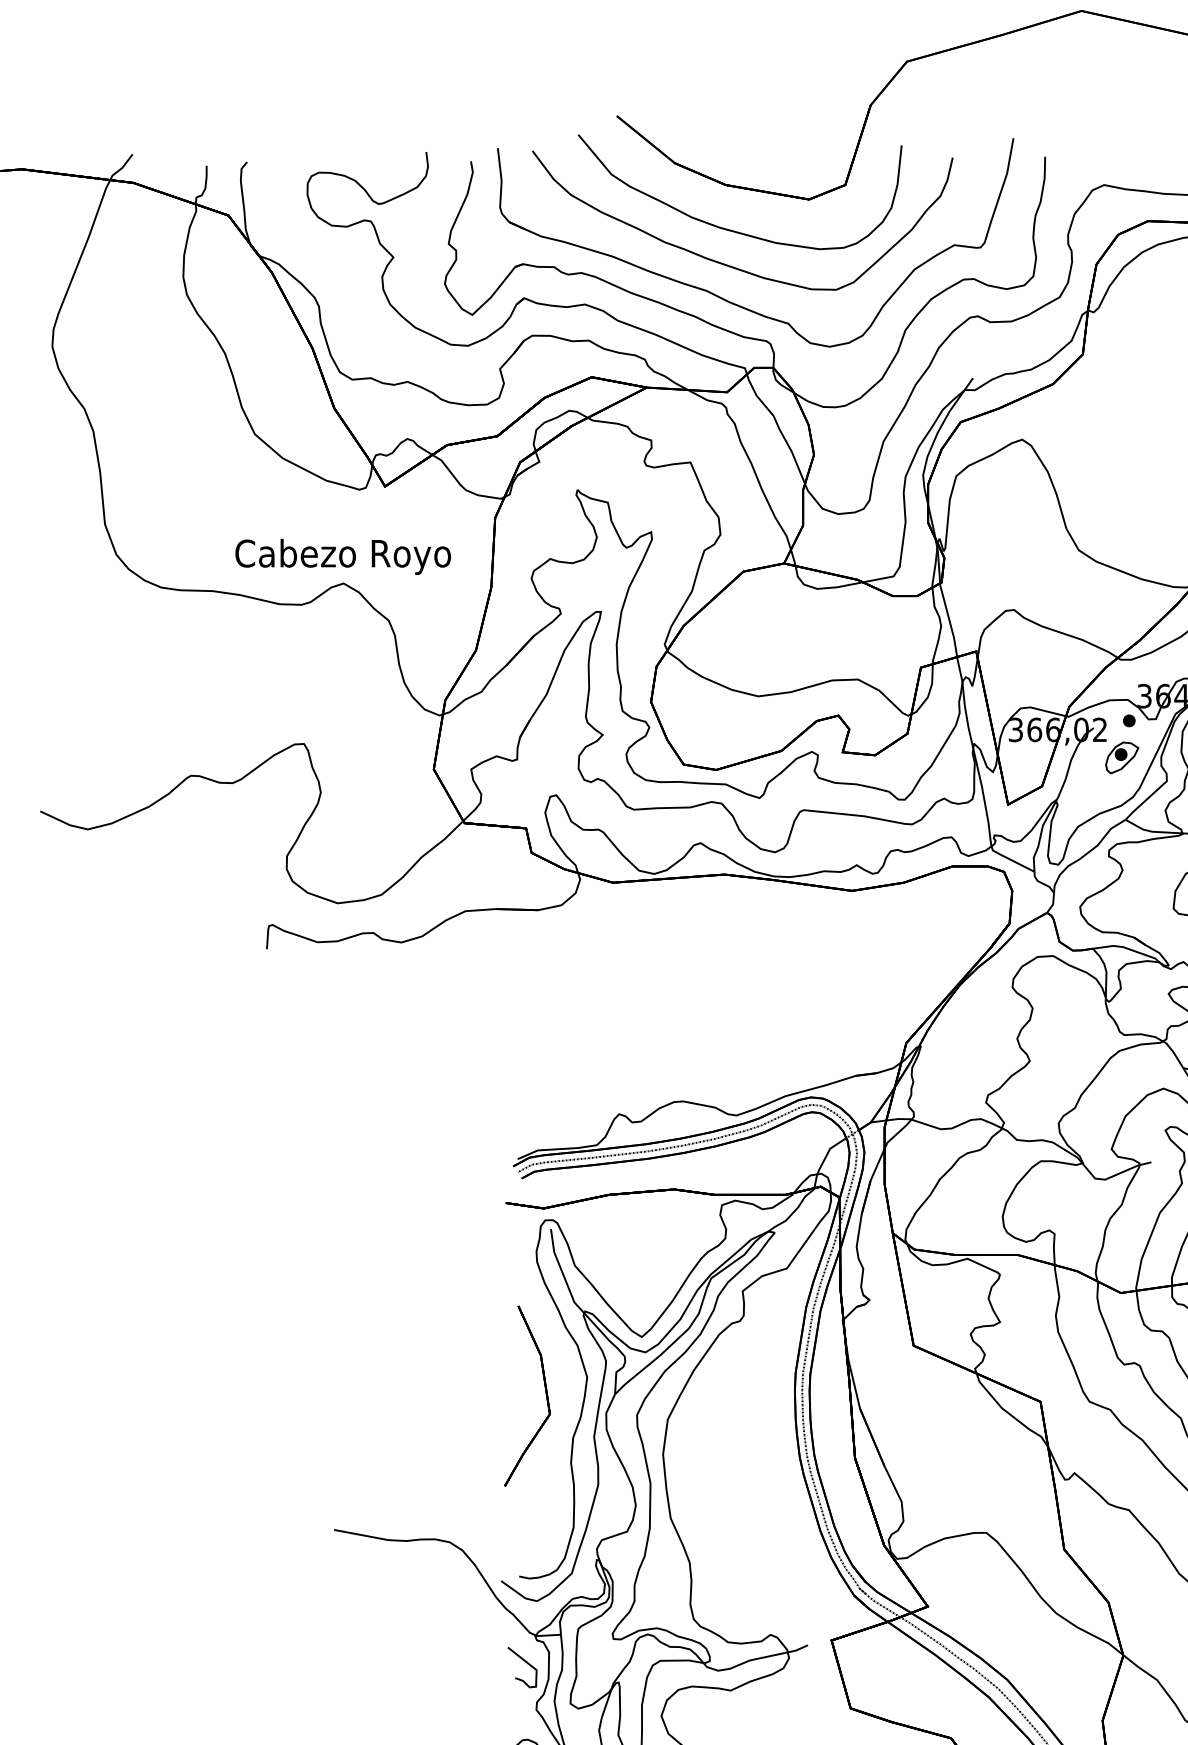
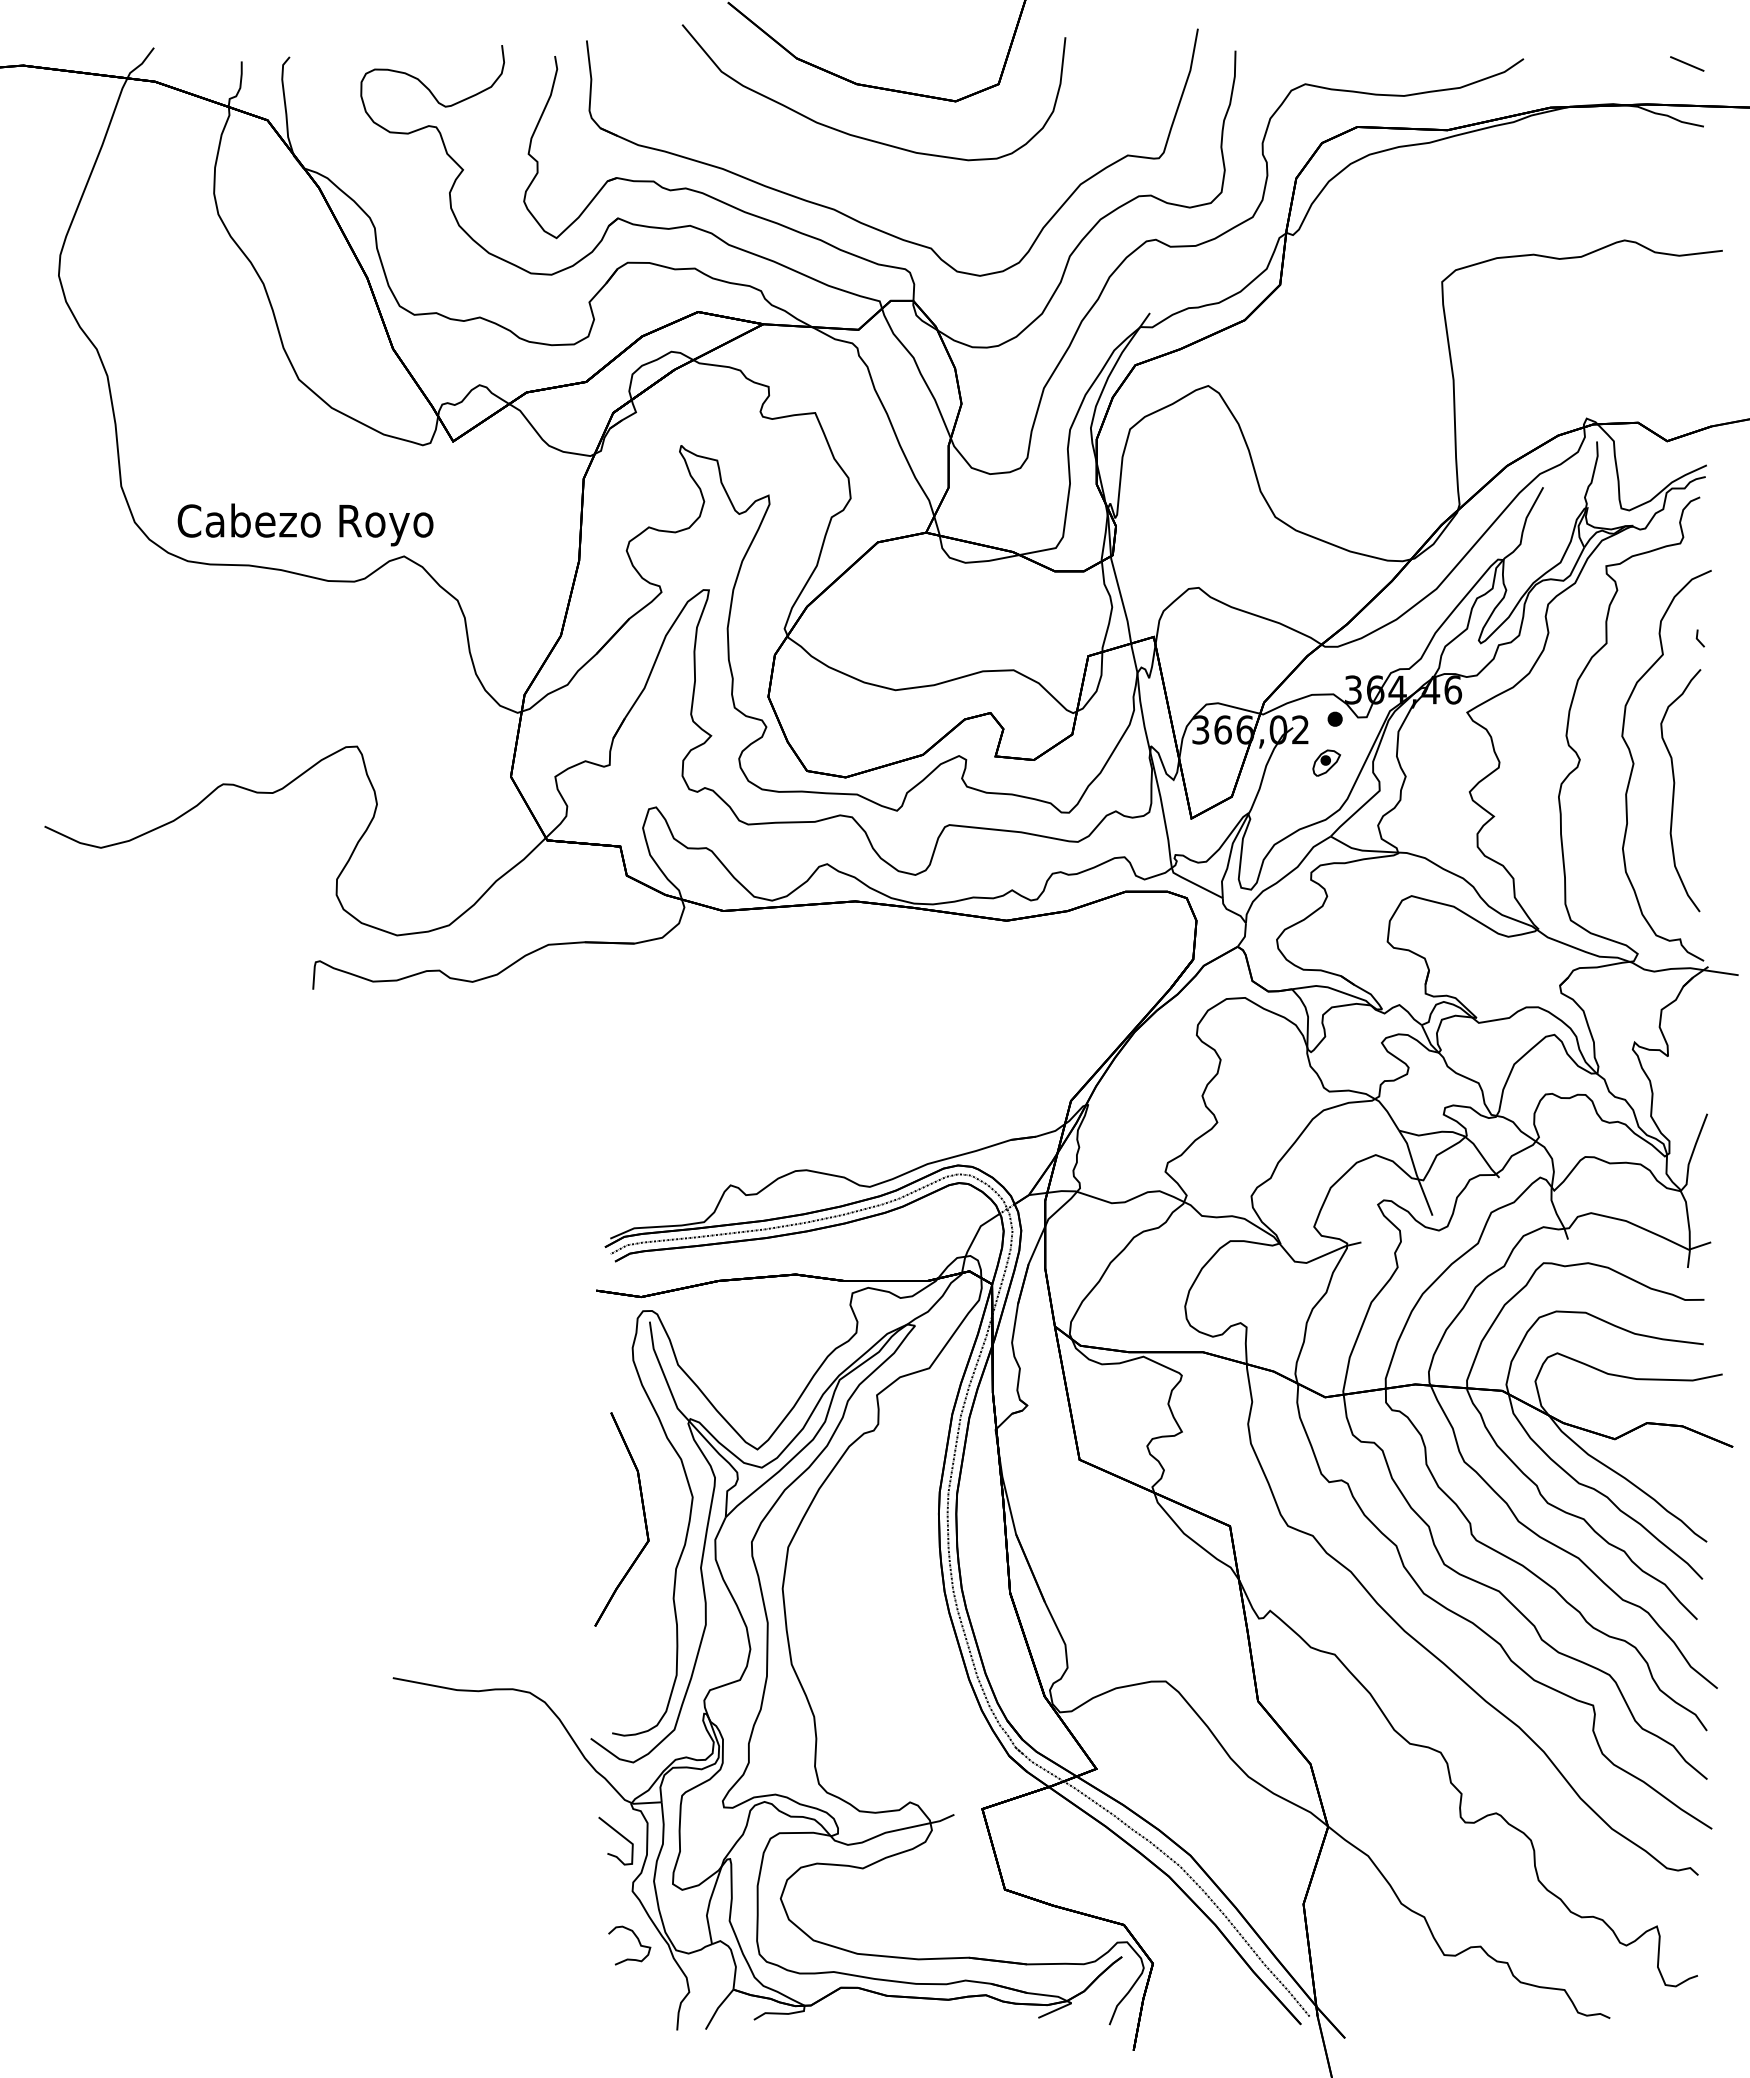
part: (727, 264) -> (859, 178), removed
text: (343, 556) -> (305, 524), moved
part: (1121, 758) -> (1326, 763), size x0.7

